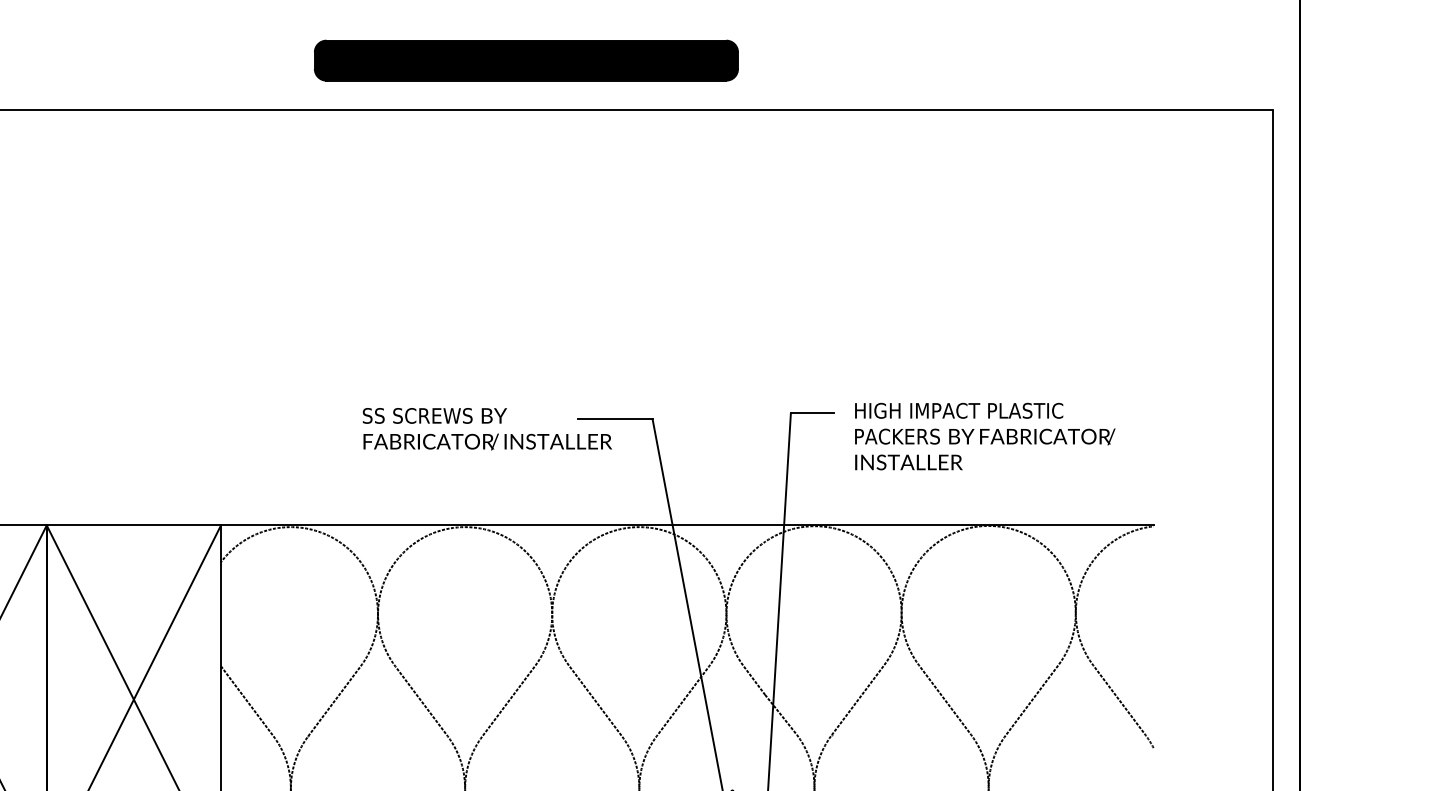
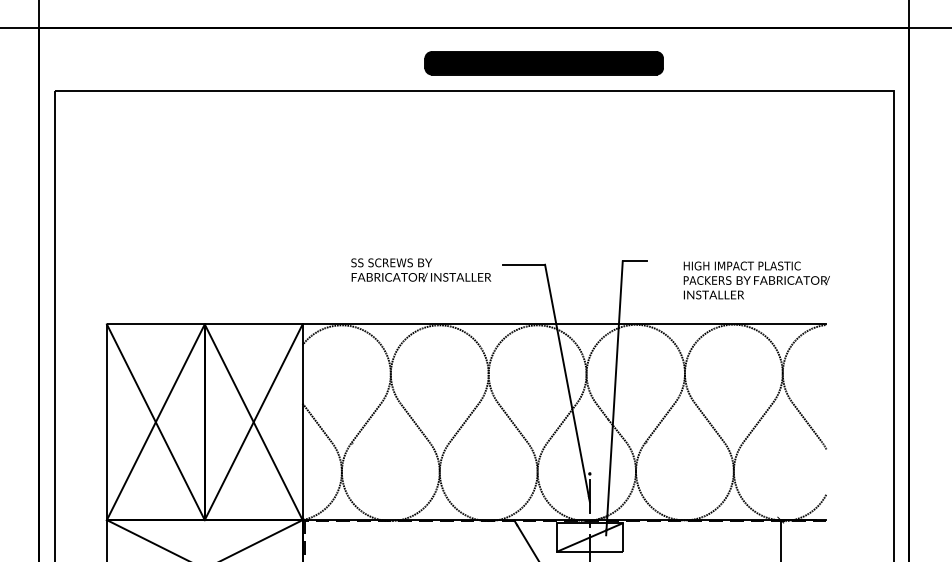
part: (525, 60) -> (543, 63), moved
text: (487, 429) -> (421, 270), moved
text: (984, 436) -> (756, 280), moved

